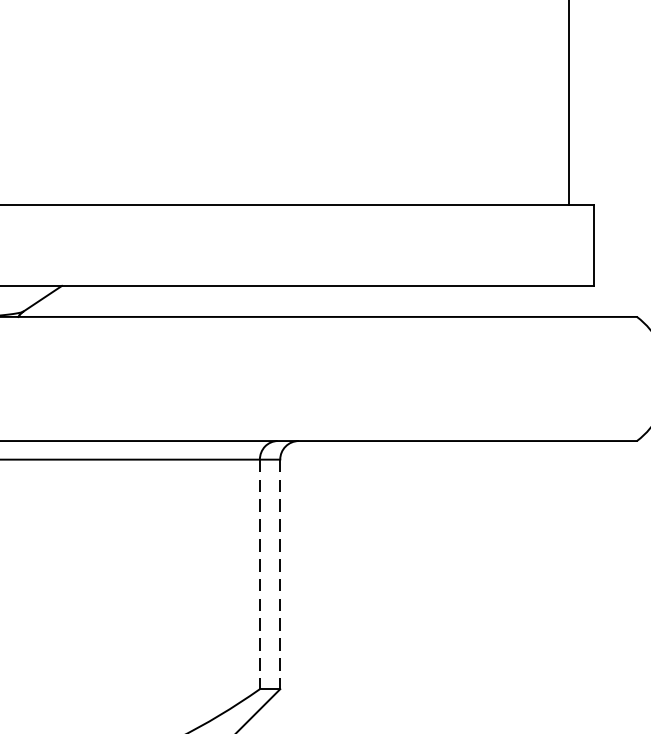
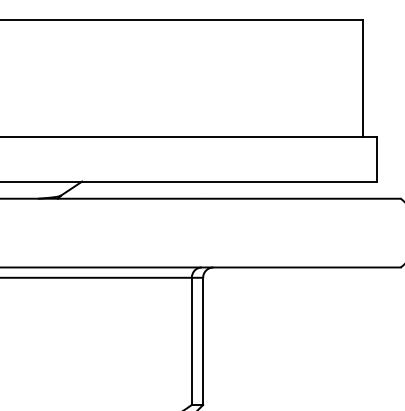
line: (259, 574) -> (191, 341), dashed -> solid
line: (280, 574) -> (203, 341), dashed -> solid

